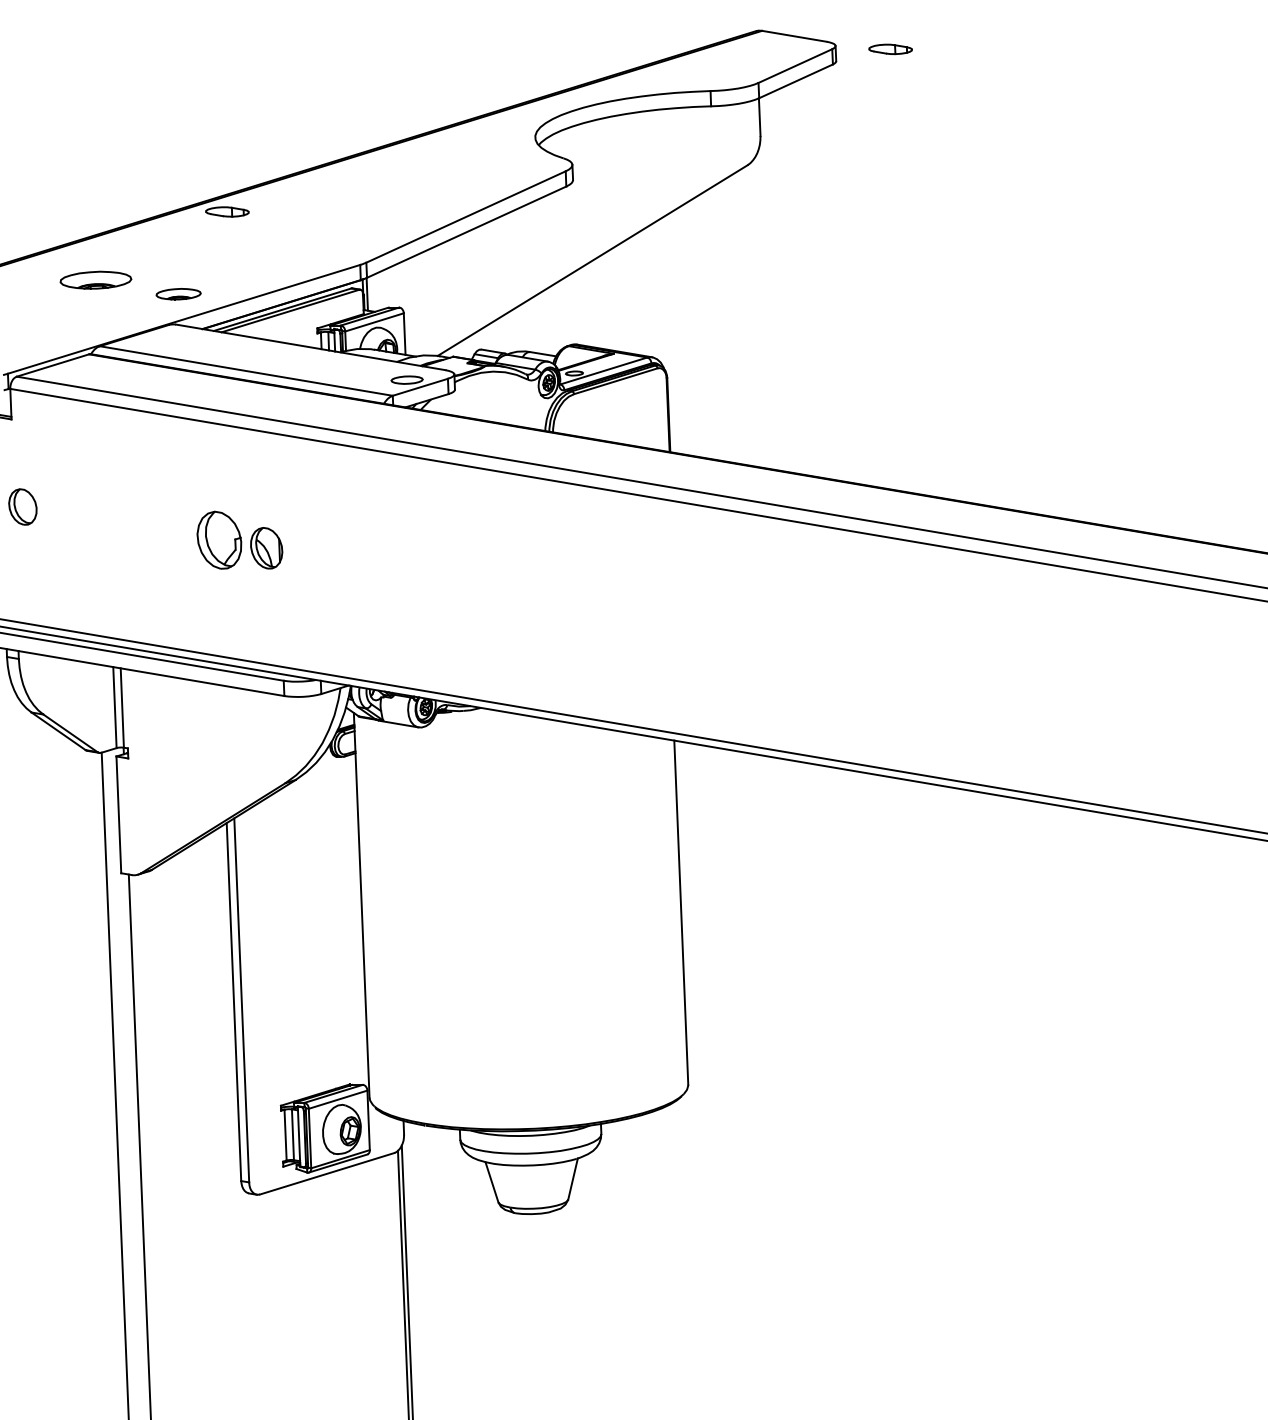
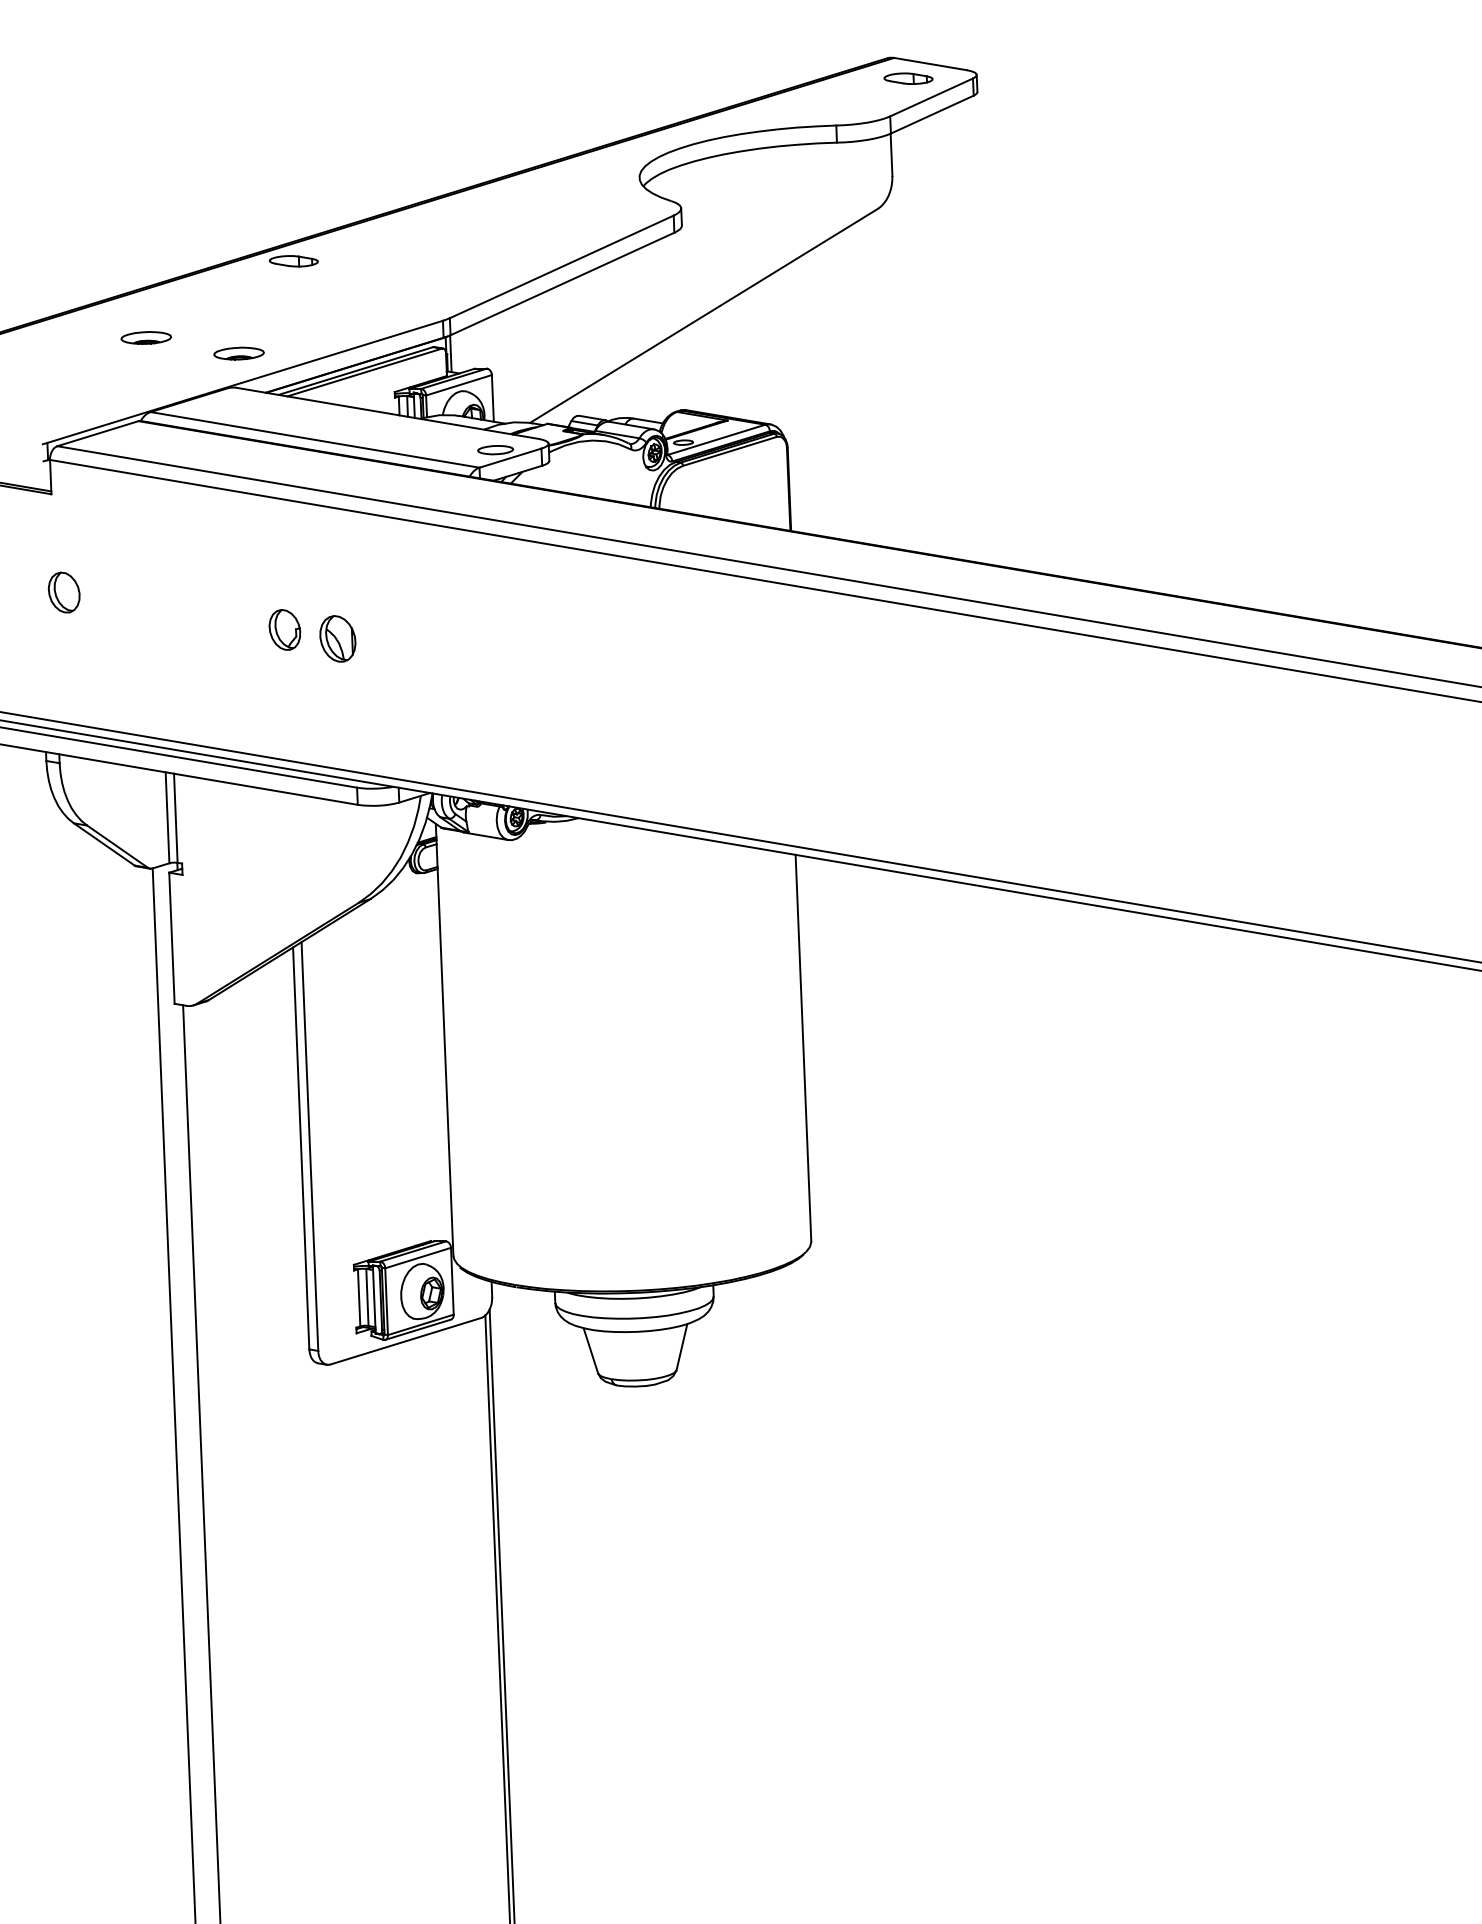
part: (890, 49) -> (908, 78), moved
part: (96, 279) -> (146, 337), size x0.62
part: (219, 539) -> (284, 629), size x0.62

